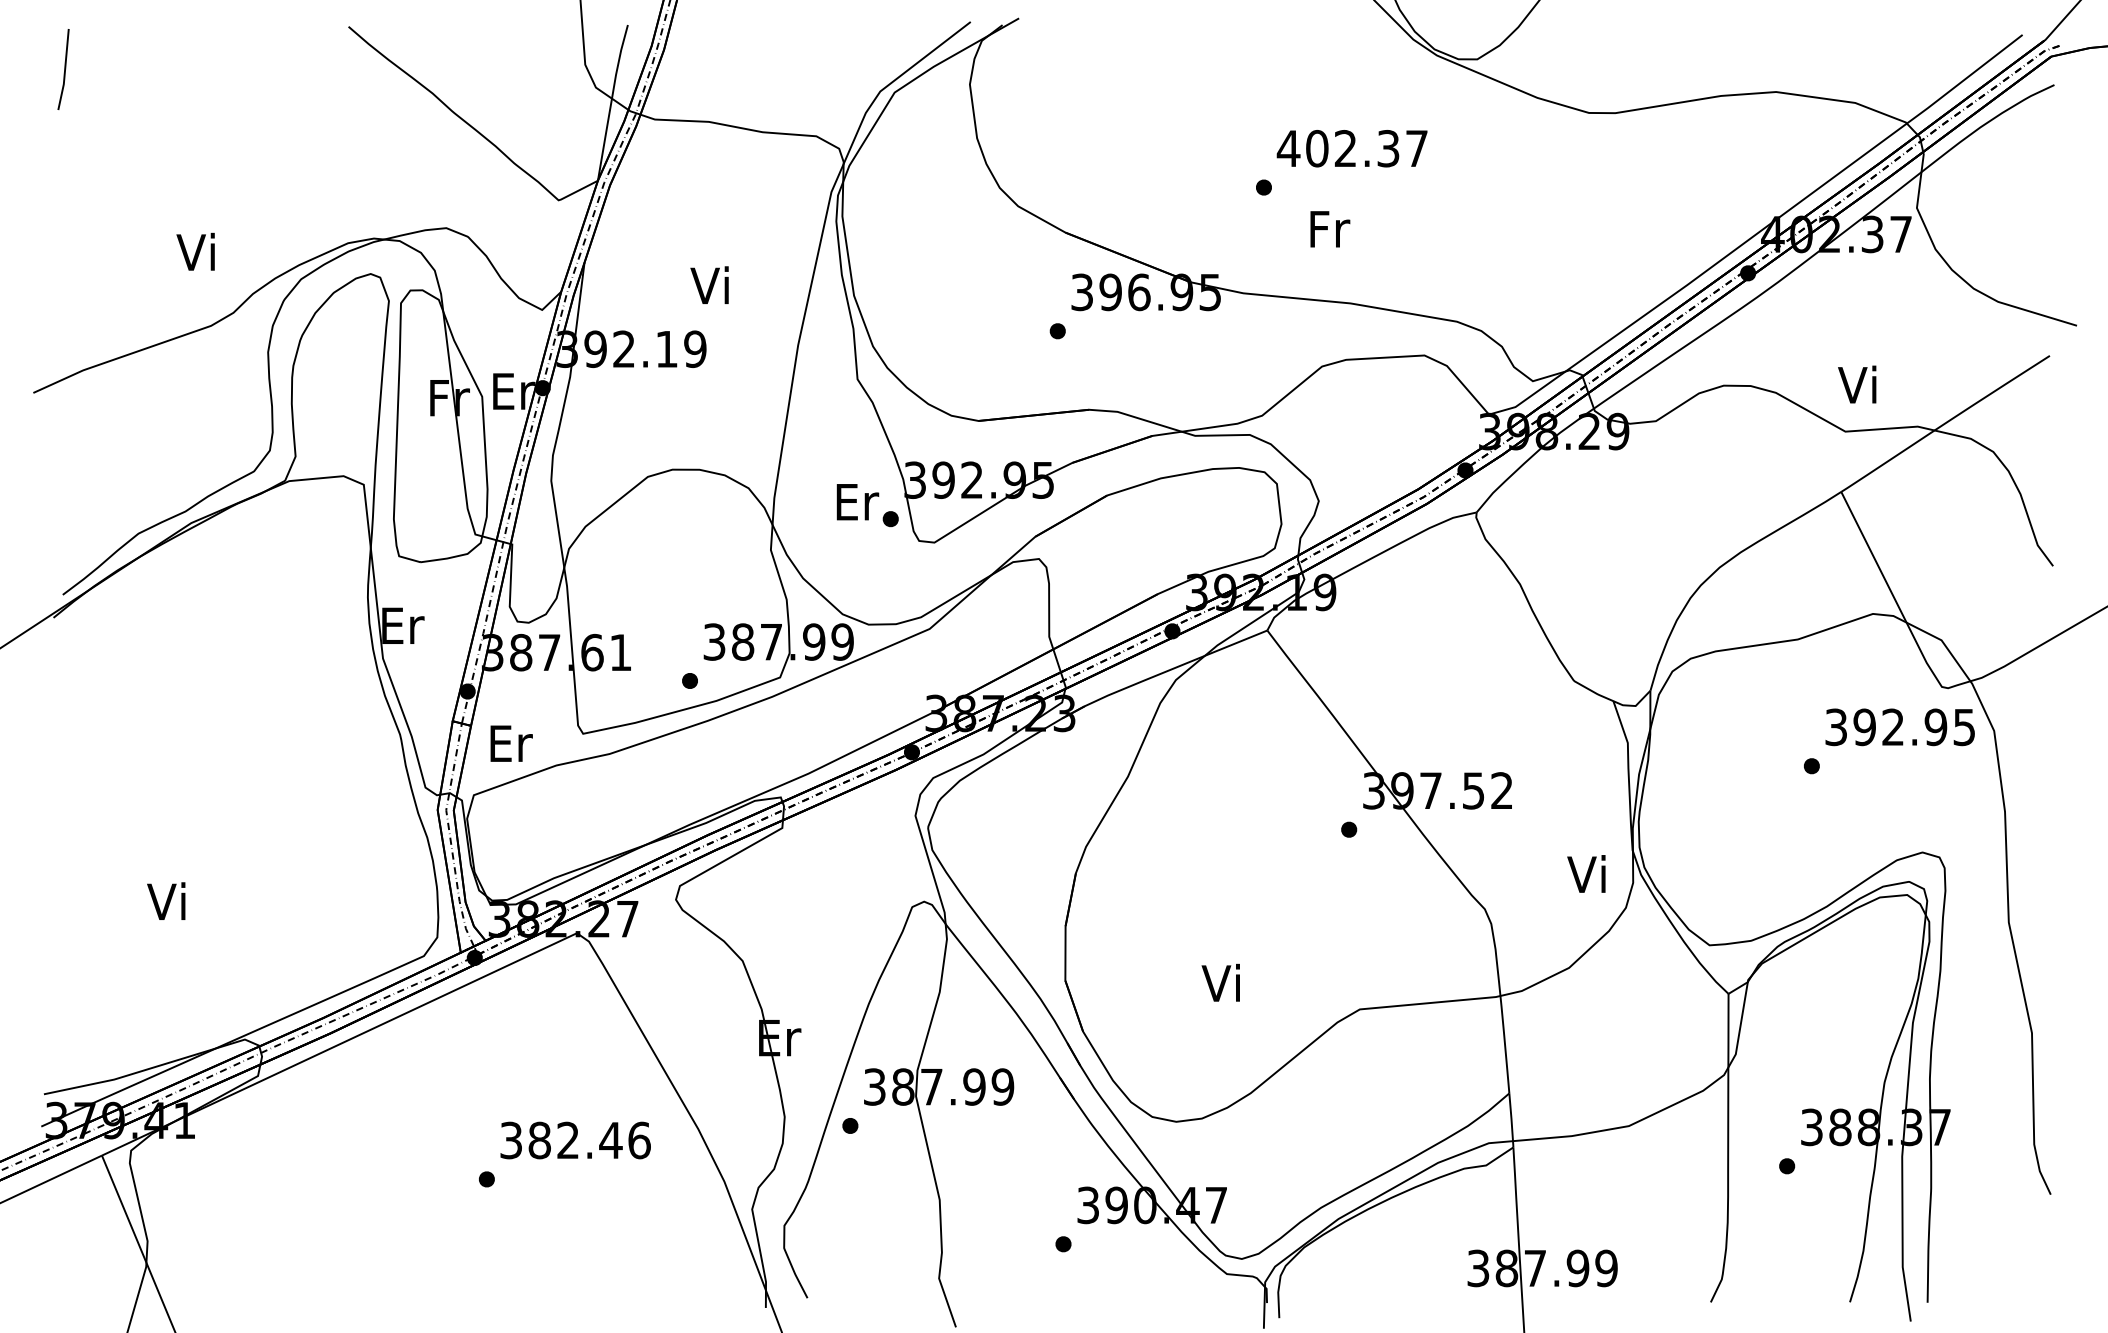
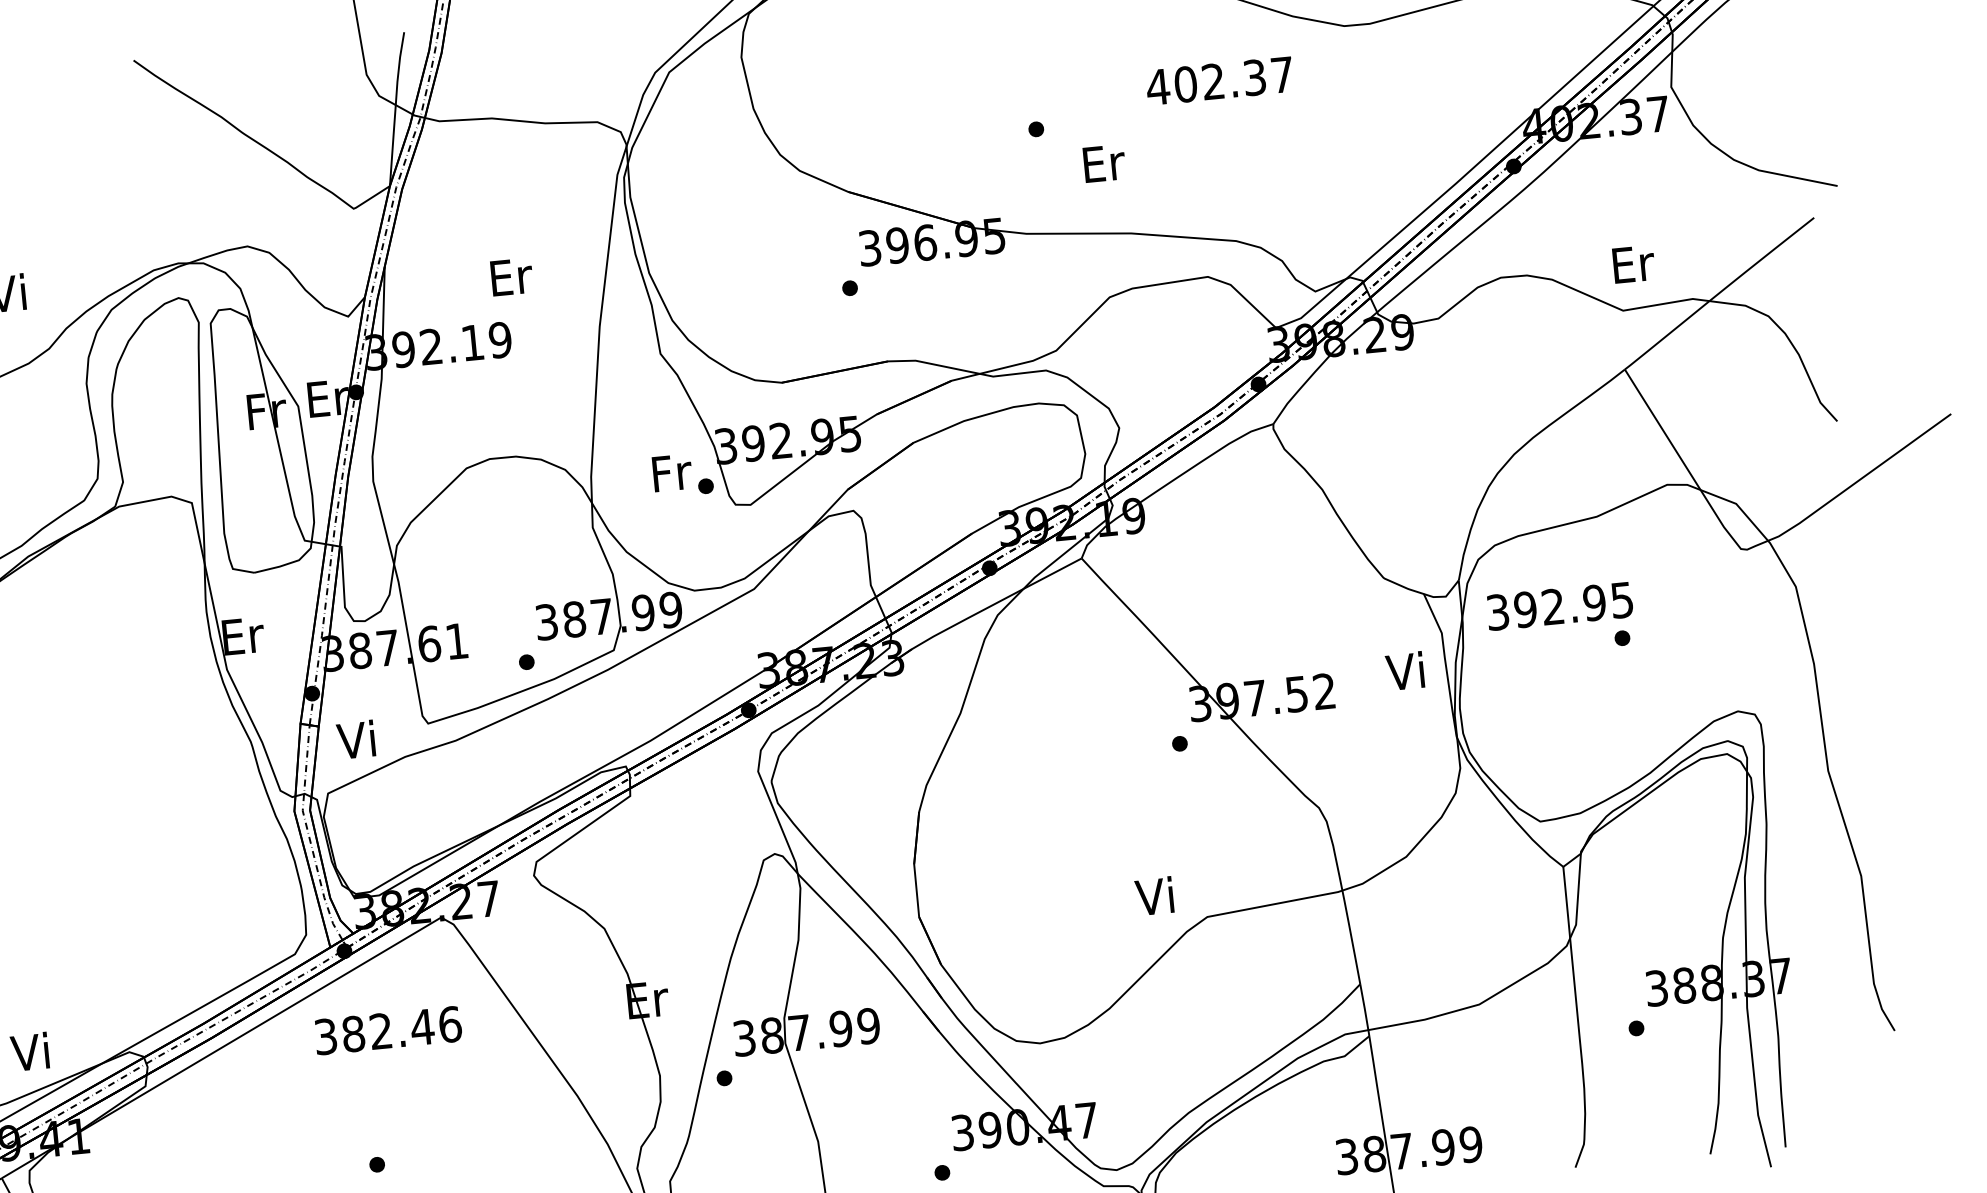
text: (1351, 148) -> (1219, 81), moved
text: (1330, 229) -> (1104, 163), Fr -> Er
text: (712, 285) -> (510, 276), Vi -> Er
text: (1860, 384) -> (1633, 263), Vi -> Er
text: (857, 502) -> (672, 473), Er -> Fr
text: (1899, 727) -> (1559, 606), moved
text: (510, 742) -> (358, 738), Er -> Vi
text: (1586, 873) -> (1405, 670), moved
text: (166, 900) -> (29, 1051), moved
text: (1220, 982) -> (1154, 895), moved
text: (575, 1140) -> (388, 1030), moved

